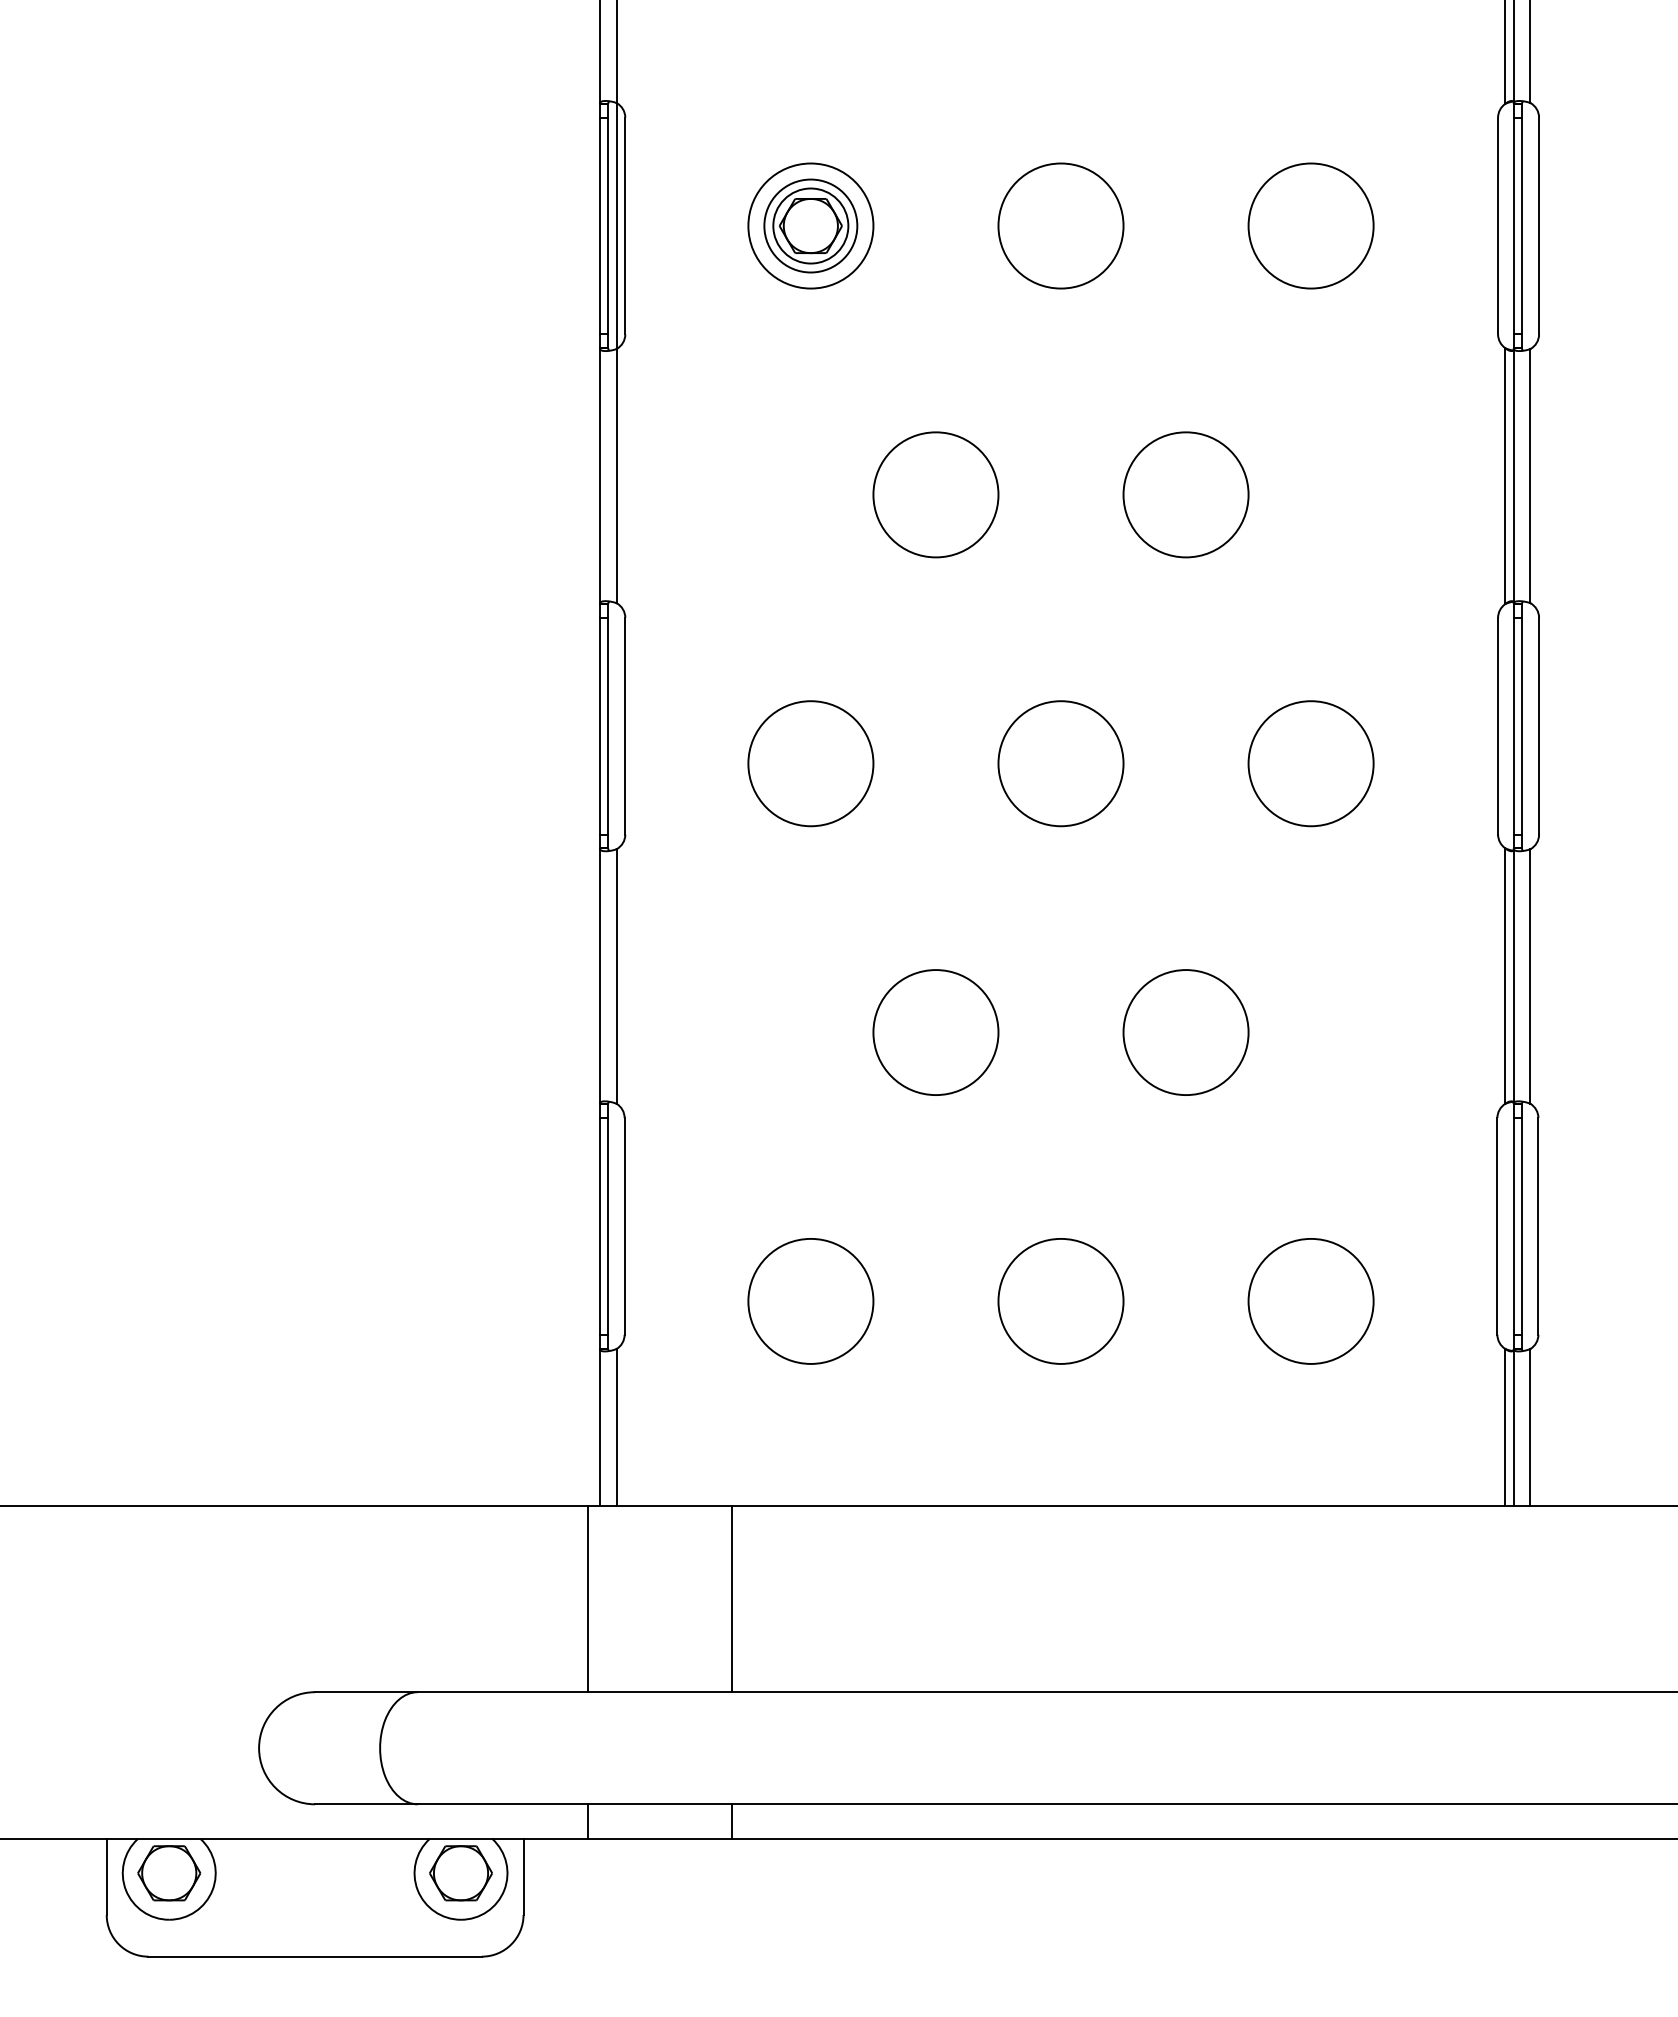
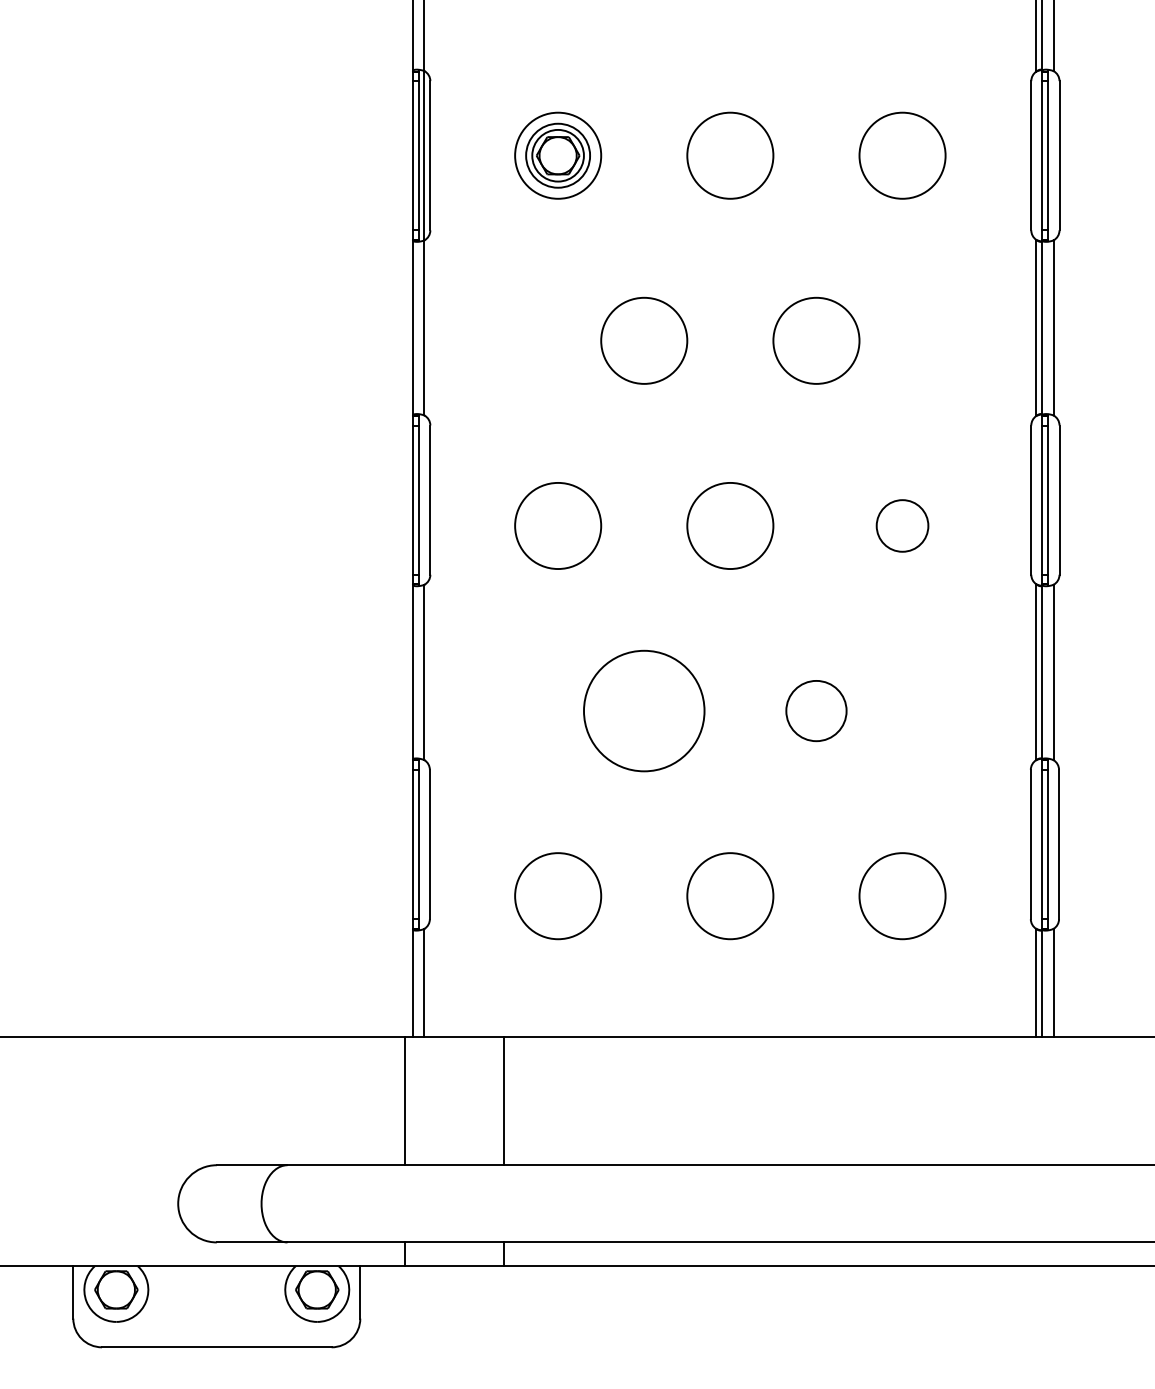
circle: (1311, 763) -> (902, 525), size x0.6
circle: (1186, 1031) -> (816, 710), size x0.7
circle: (936, 1033) -> (644, 711), size x1.4

